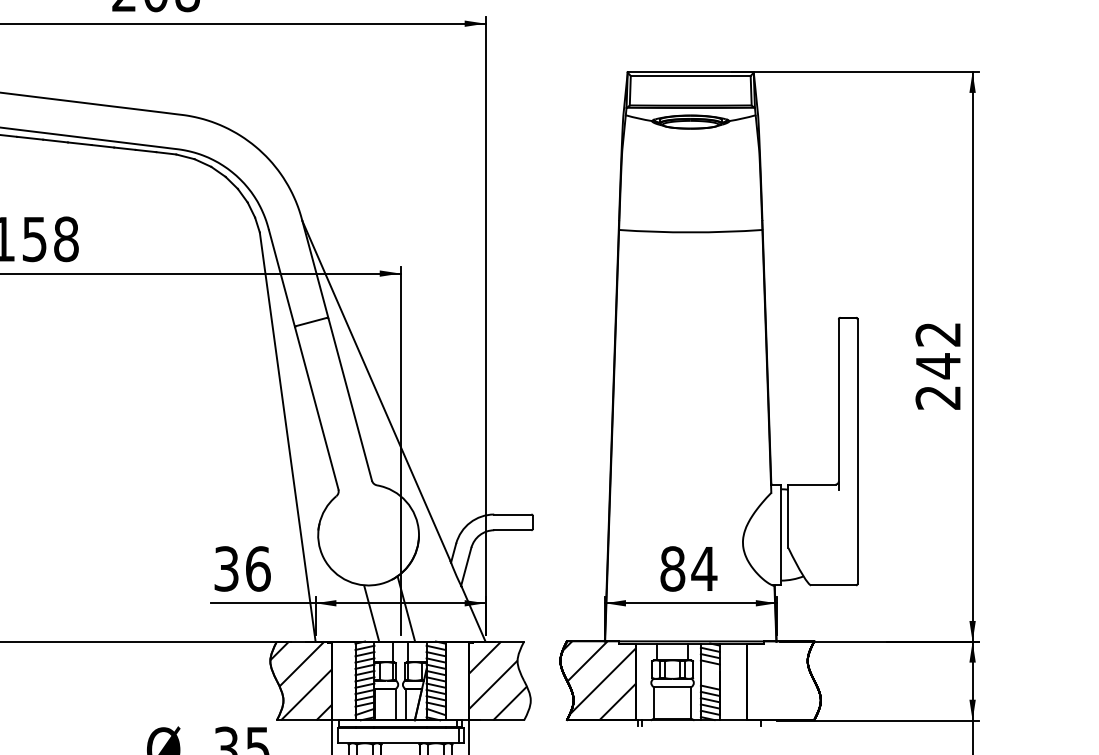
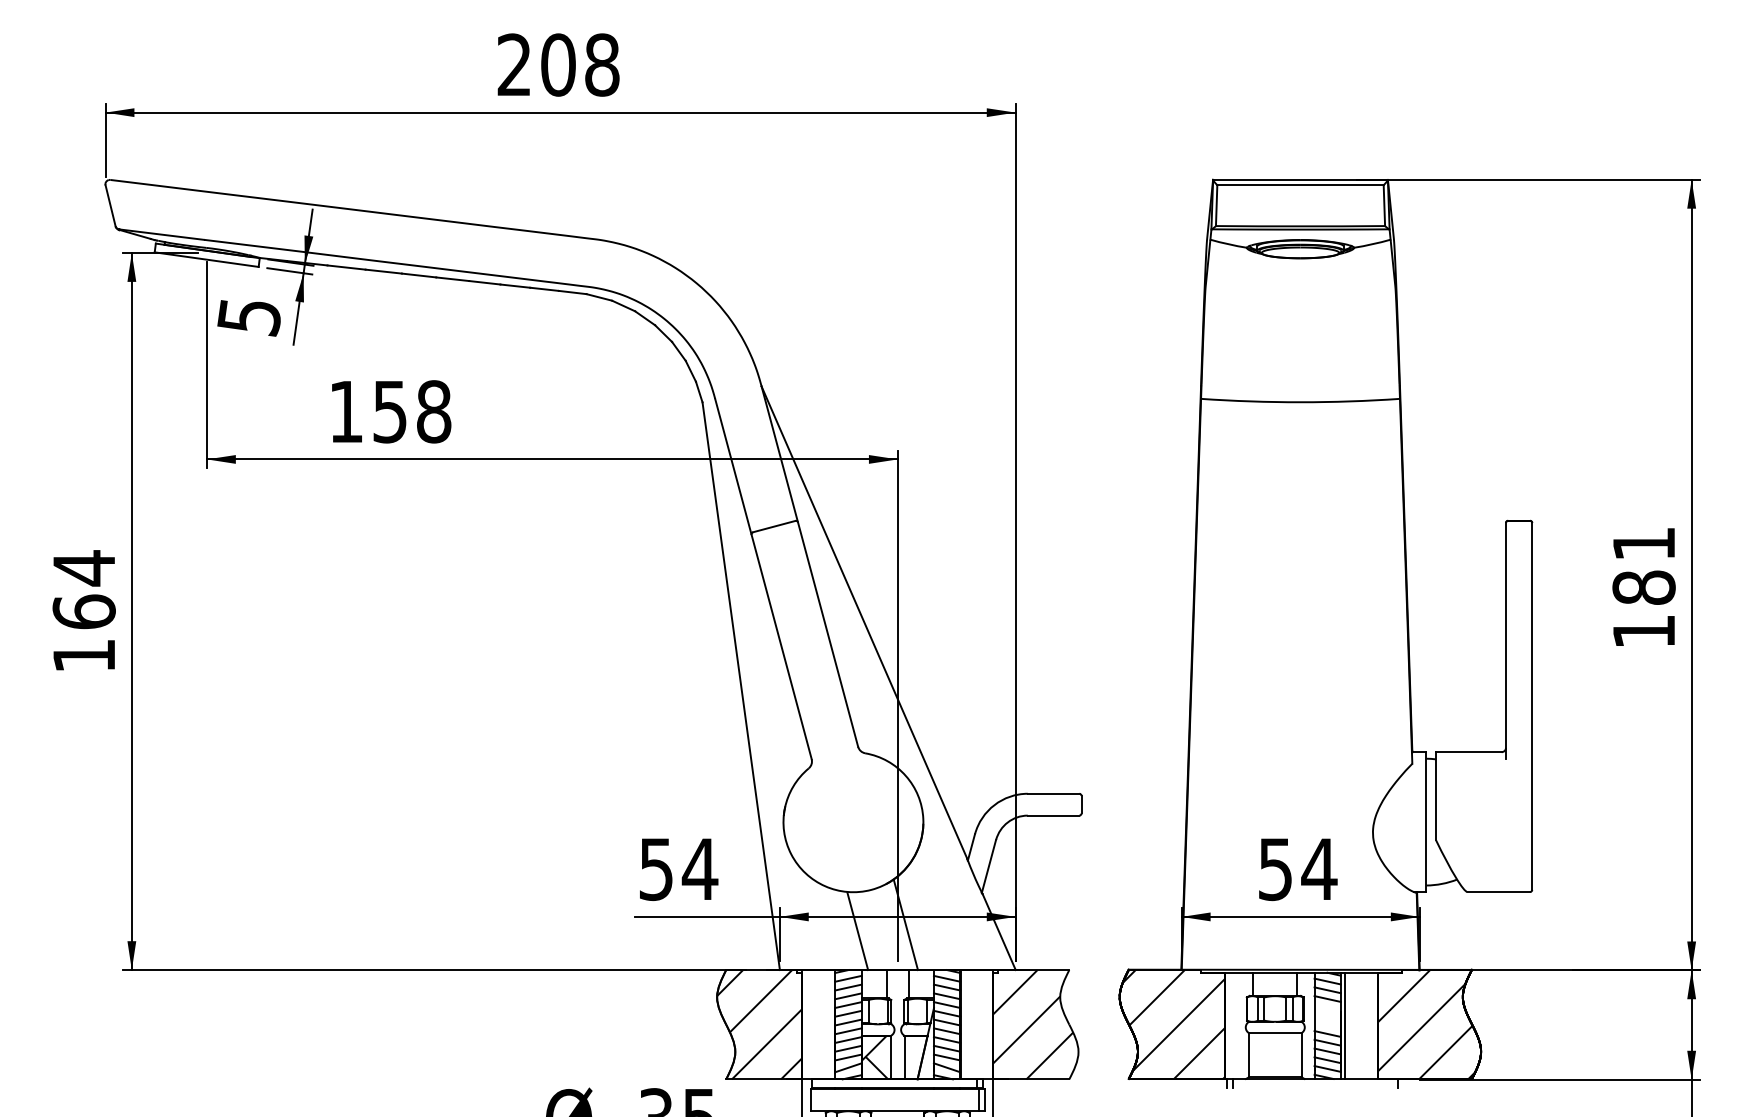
text: (937, 366) -> (1643, 588), 242 -> 181
text: (243, 568) -> (679, 868), 36 -> 54
text: (672, 569) -> (1275, 869), 84 -> 54
hatch: (781, 680) -> (1426, 1024), added
line: (723, 681) -> (1345, 1025), added
hatch: (383, 704) -> (874, 1057), added

